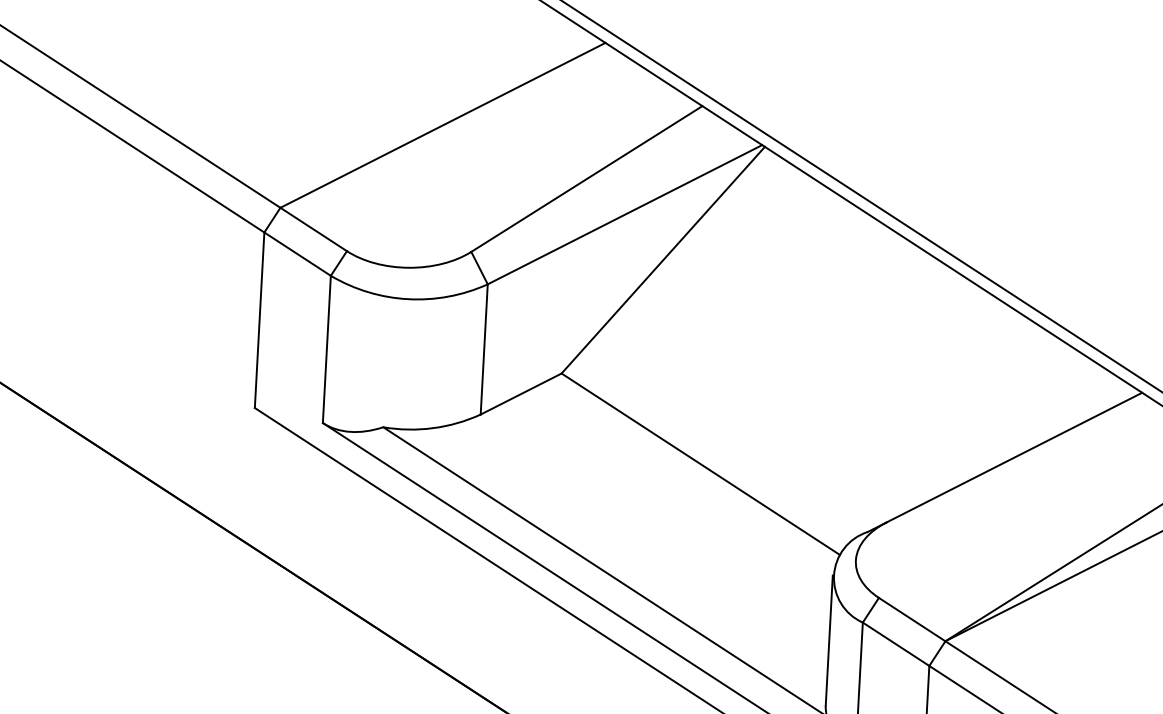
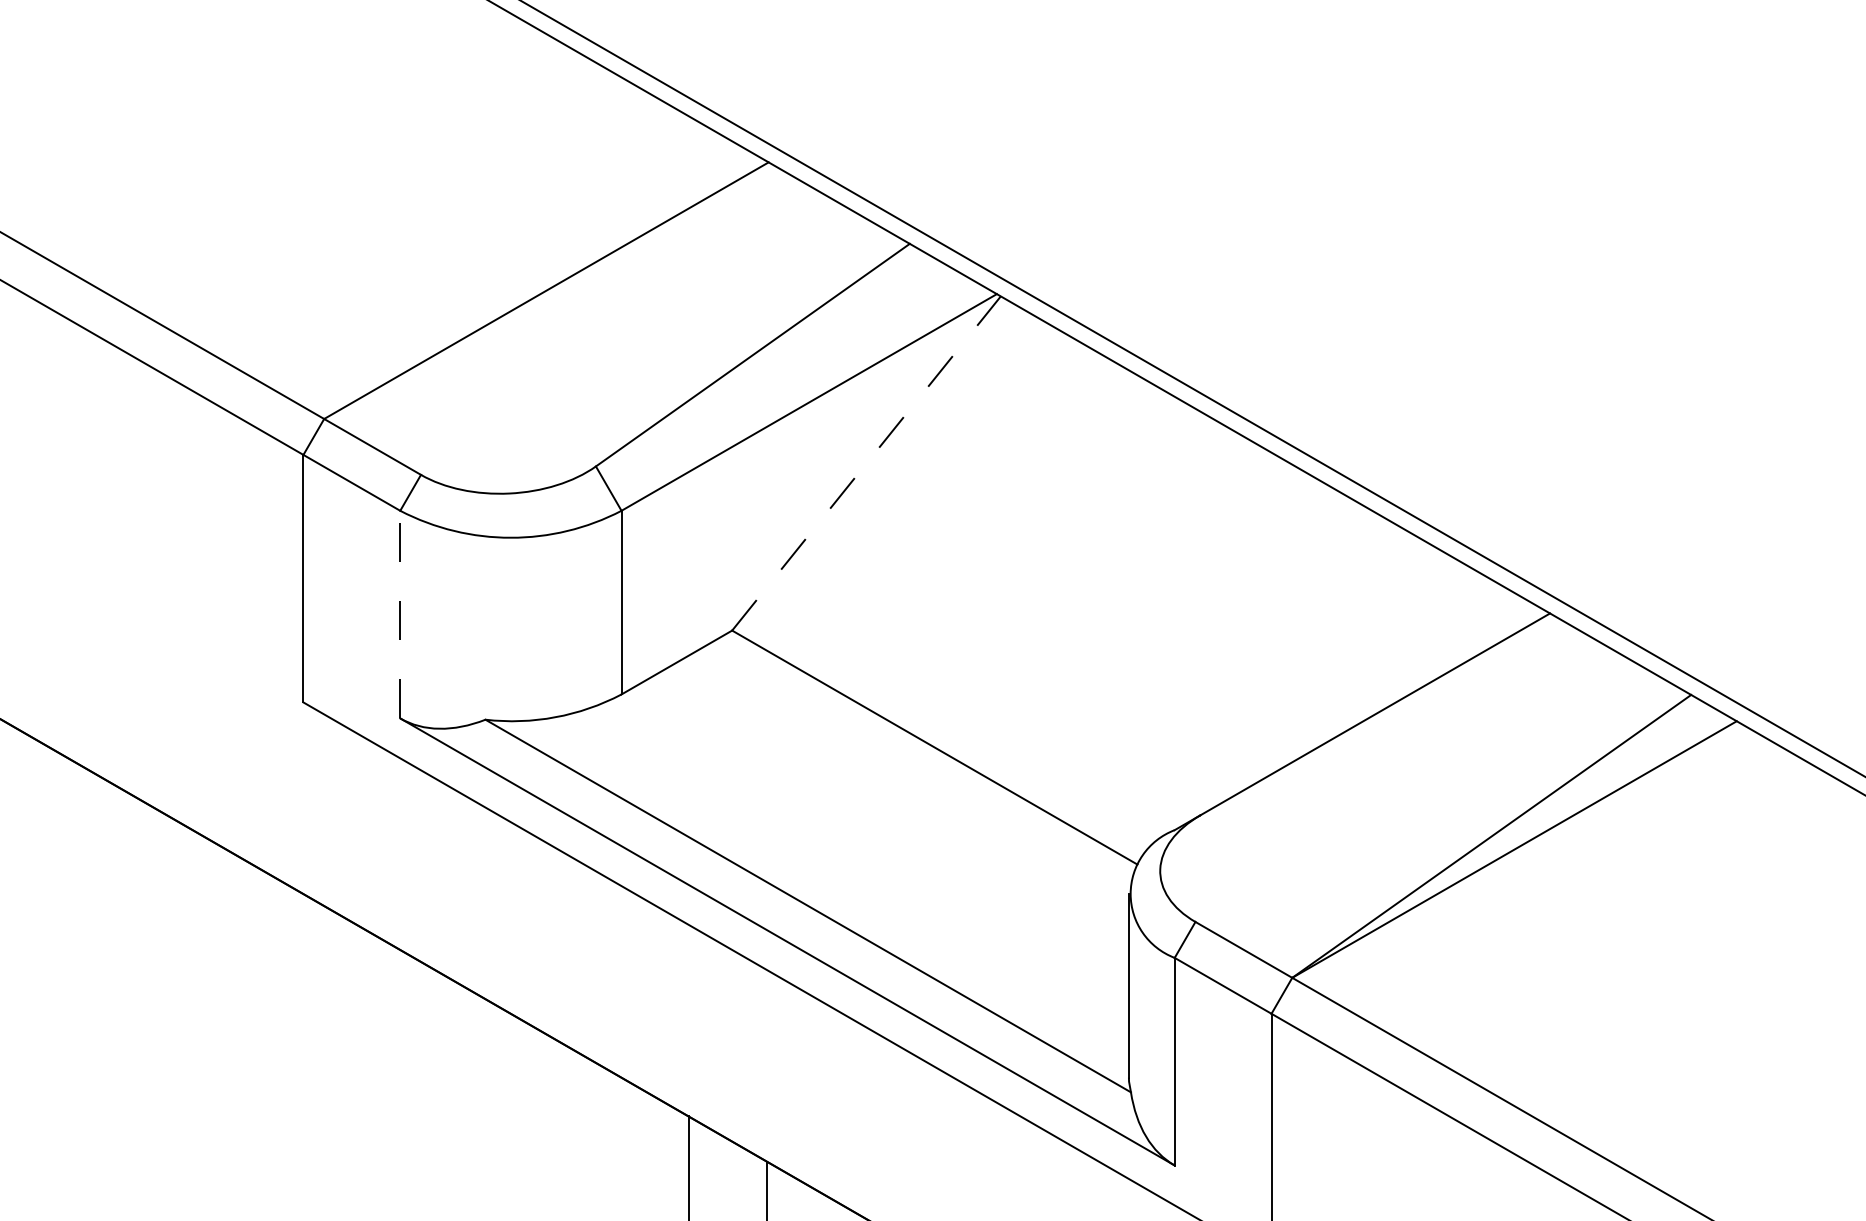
line: (663, 260) -> (866, 463), solid -> dashed
line: (327, 349) -> (400, 614), solid -> dashed

